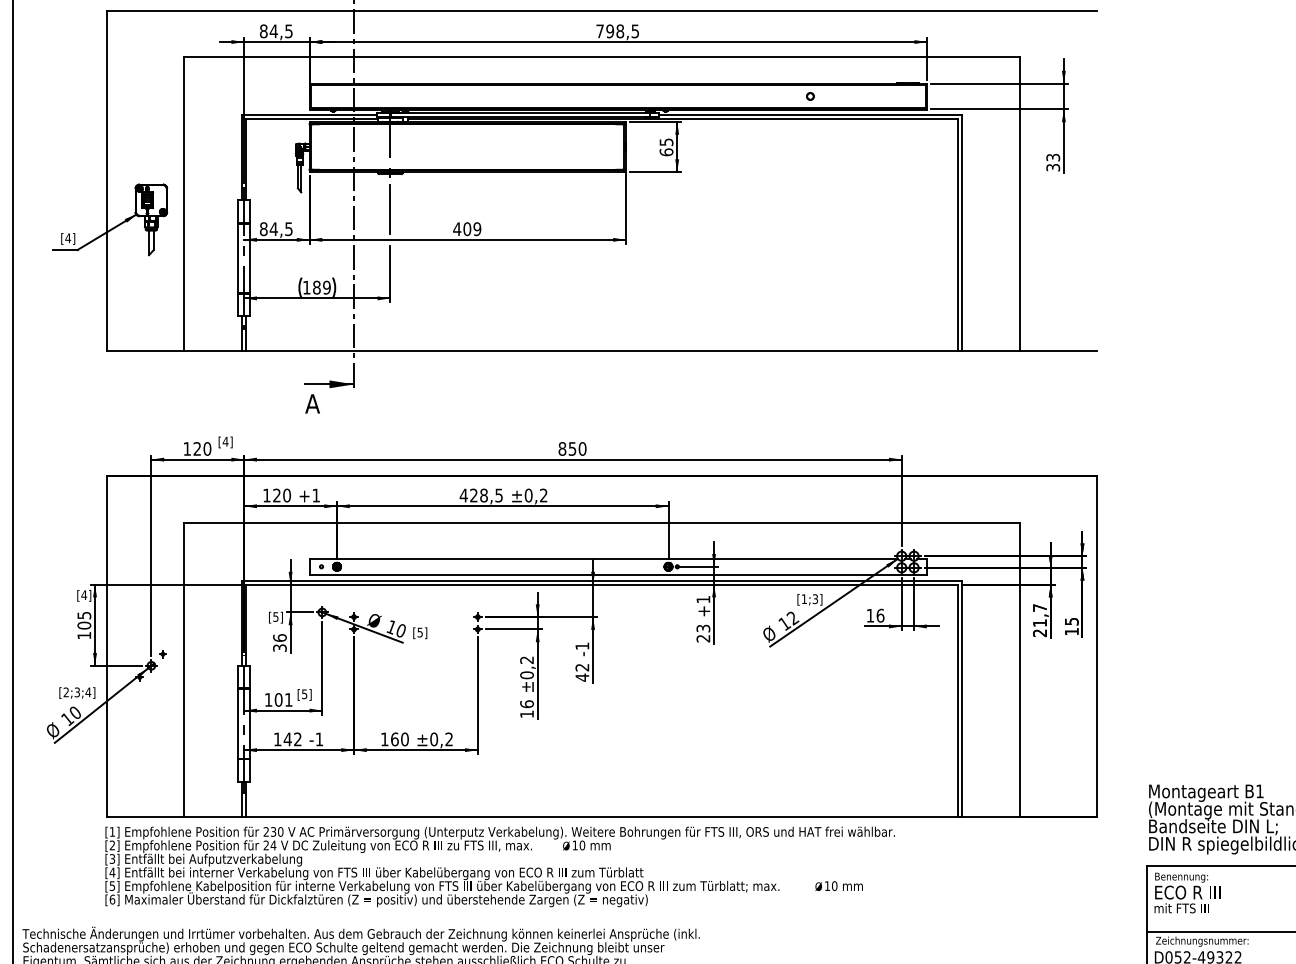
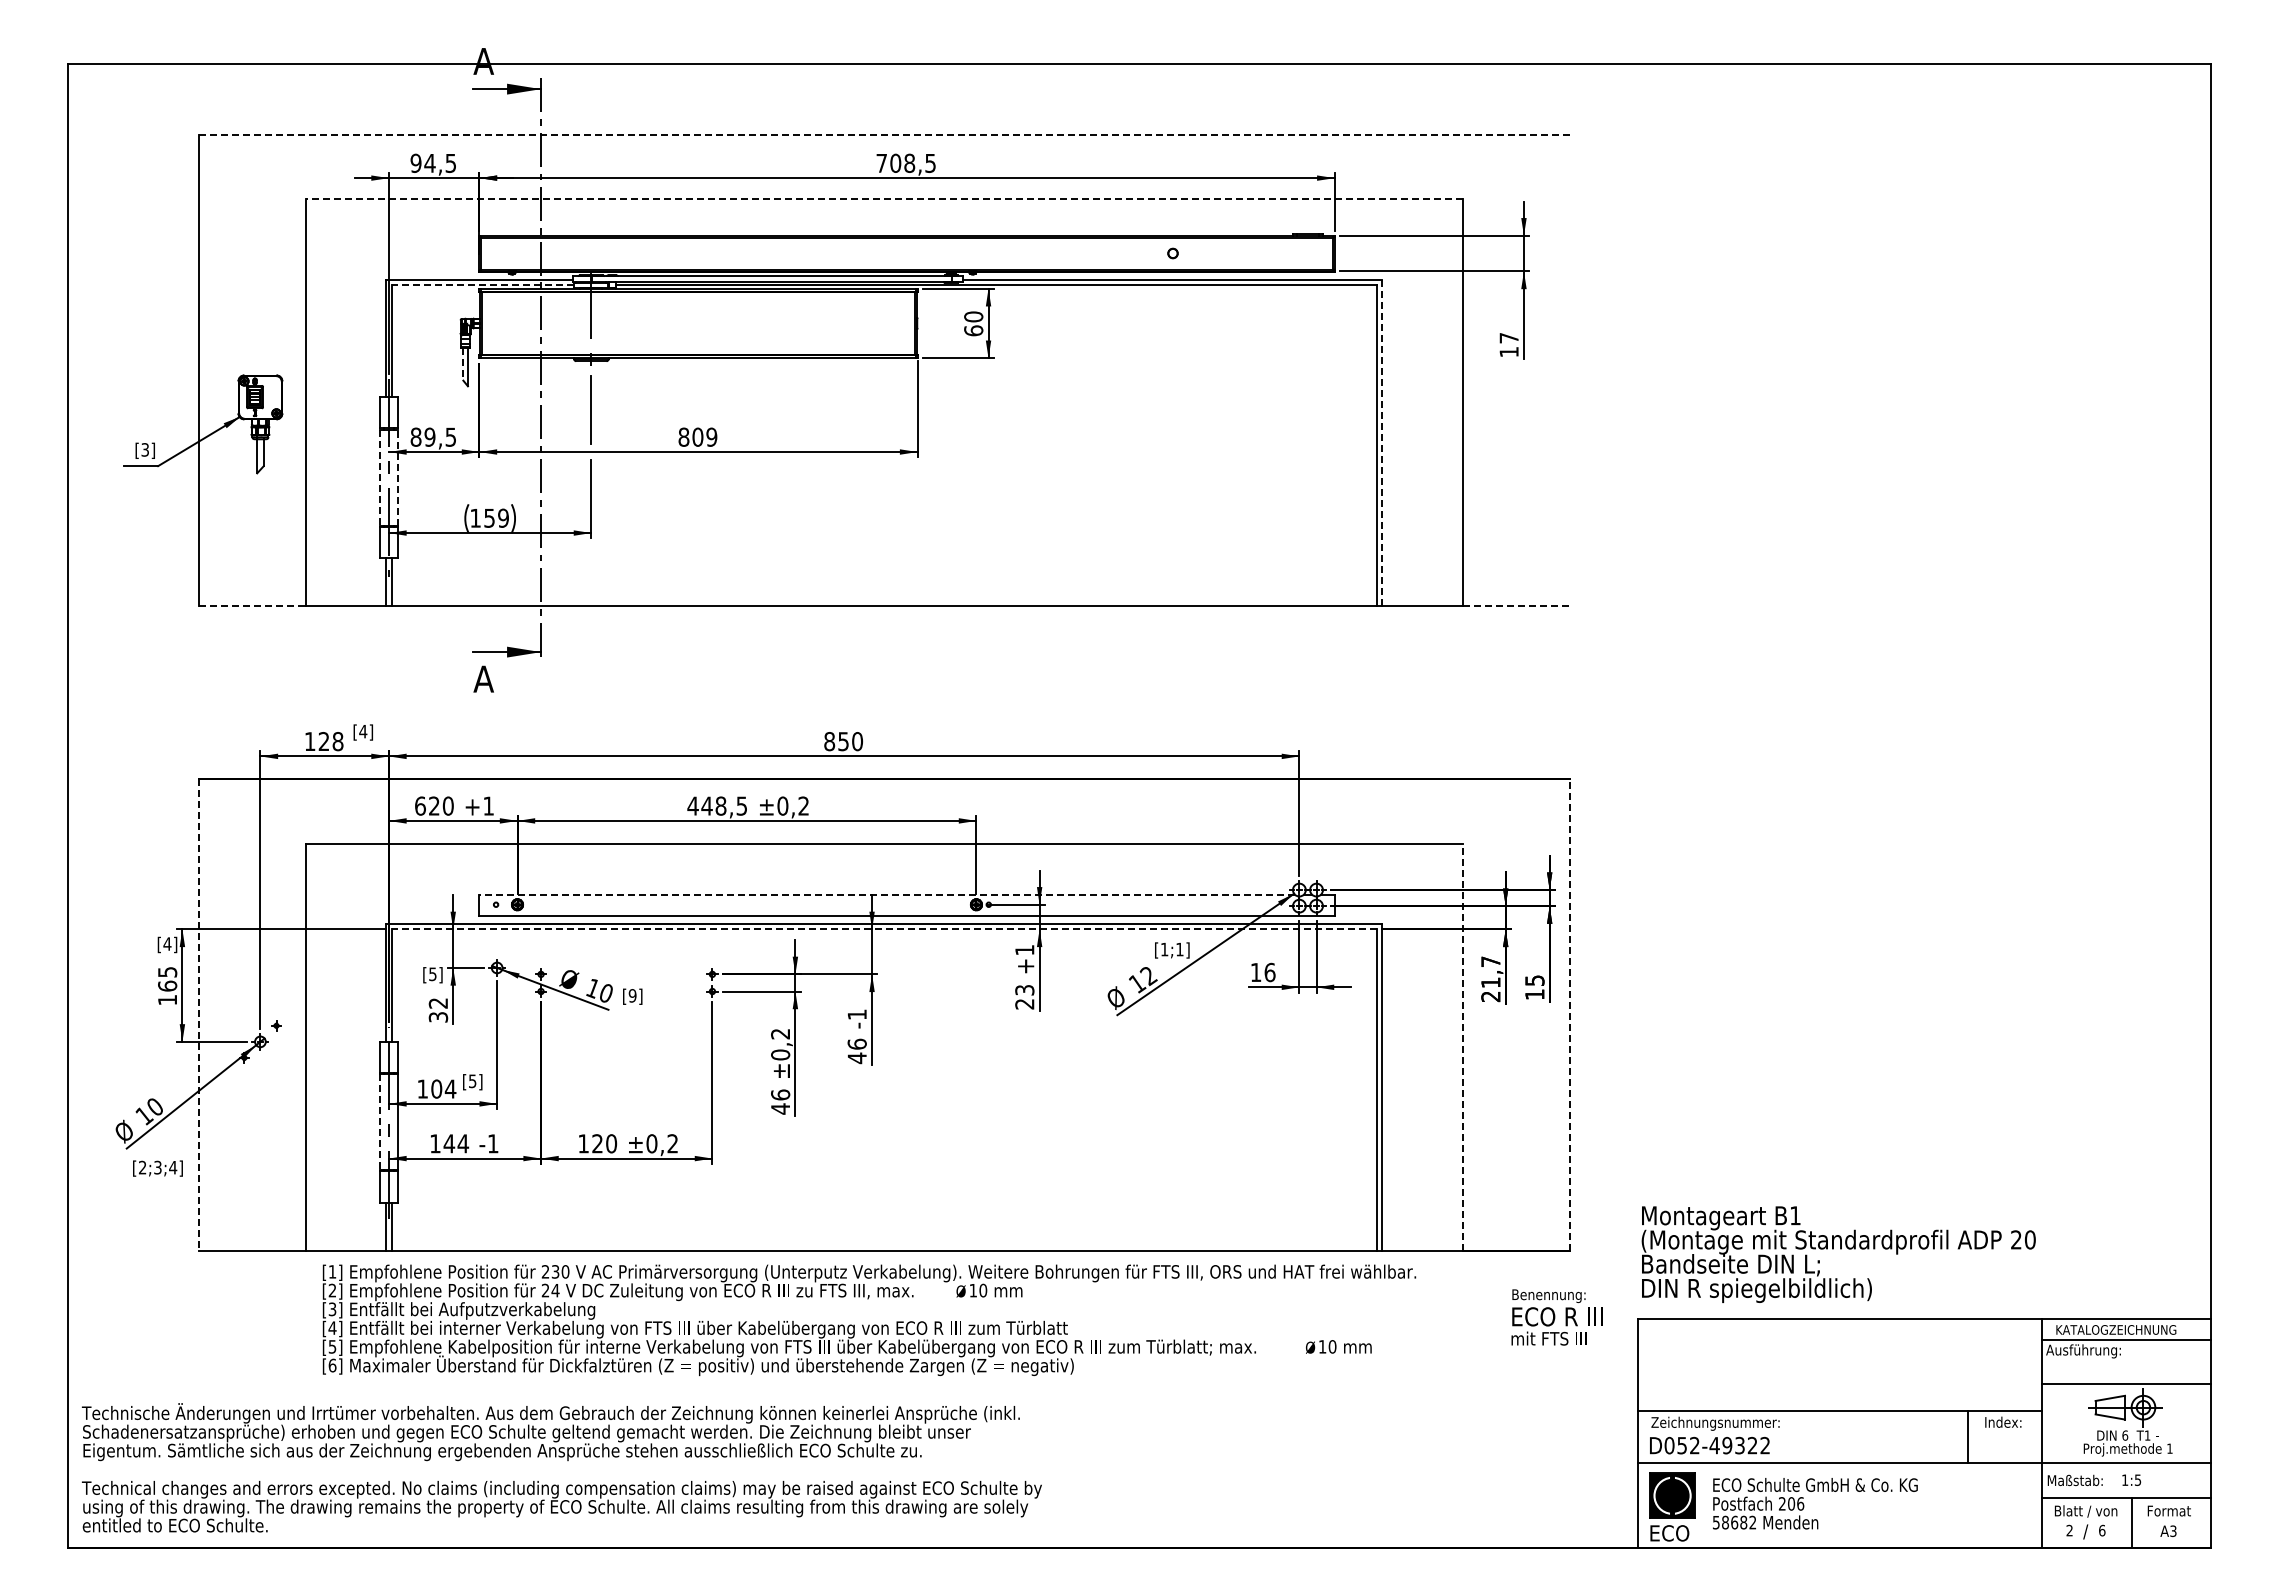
line: (602, 11) -> (884, 135), solid -> dashed
text: (263, 30) -> (415, 162), 84,5 -> 94,5
text: (610, 31) -> (895, 163), 798,5 -> 708,5
line: (601, 57) -> (883, 199), solid -> dashed
line: (311, 118) -> (482, 284), solid -> dashed
text: (666, 141) -> (973, 316), 65 -> 60
text: (1052, 162) -> (1508, 345), 33 -> 17
line: (298, 176) -> (463, 364), solid -> dashed
text: (273, 228) -> (429, 436), 84,5 -> 89,5
text: (456, 228) -> (683, 436), 409 -> 809
line: (961, 232) -> (1382, 442), solid -> dashed
text: (68, 238) -> (145, 449), [4] -> [3]
line: (238, 258) -> (380, 478), solid -> dashed
line: (250, 258) -> (397, 477), solid -> dashed
text: (316, 287) -> (489, 517), 189 -> 159
line: (145, 351) -> (252, 606), solid -> dashed
line: (1058, 351) -> (1516, 606), solid -> dashed
text: (207, 448) -> (337, 741), 120 -> 128
text: (266, 495) -> (420, 805), 120 -> 620
text: (473, 495) -> (706, 805), 428,5 -> 448,5
line: (604, 559) -> (887, 894), solid -> dashed
line: (602, 584) -> (884, 929), solid -> dashed
text: (815, 599) -> (1179, 949), [1;3] -> [1;1]
text: (84, 625) -> (167, 985), 105 -> 165
text: (420, 632) -> (632, 995), [5] -> [9]
text: (279, 637) -> (438, 1002), 36 -> 32
line: (106, 646) -> (198, 1015), solid -> dashed
line: (1096, 646) -> (1569, 1015), solid -> dashed
text: (581, 667) -> (856, 1043), 42 -> 46
line: (1019, 669) -> (1462, 1047), solid -> dashed
text: (77, 693) -> (157, 1168), moved
text: (288, 699) -> (450, 1088), 101 -> 104
text: (526, 713) -> (780, 1108), 16 -> 46
line: (238, 724) -> (380, 1122), solid -> dashed
text: (298, 739) -> (463, 1143), 142 -> 144
text: (394, 739) -> (597, 1143), 160 -> 120
text: (500, 867) -> (869, 1320), moved
text: (1187, 893) -> (1556, 1317), moved

